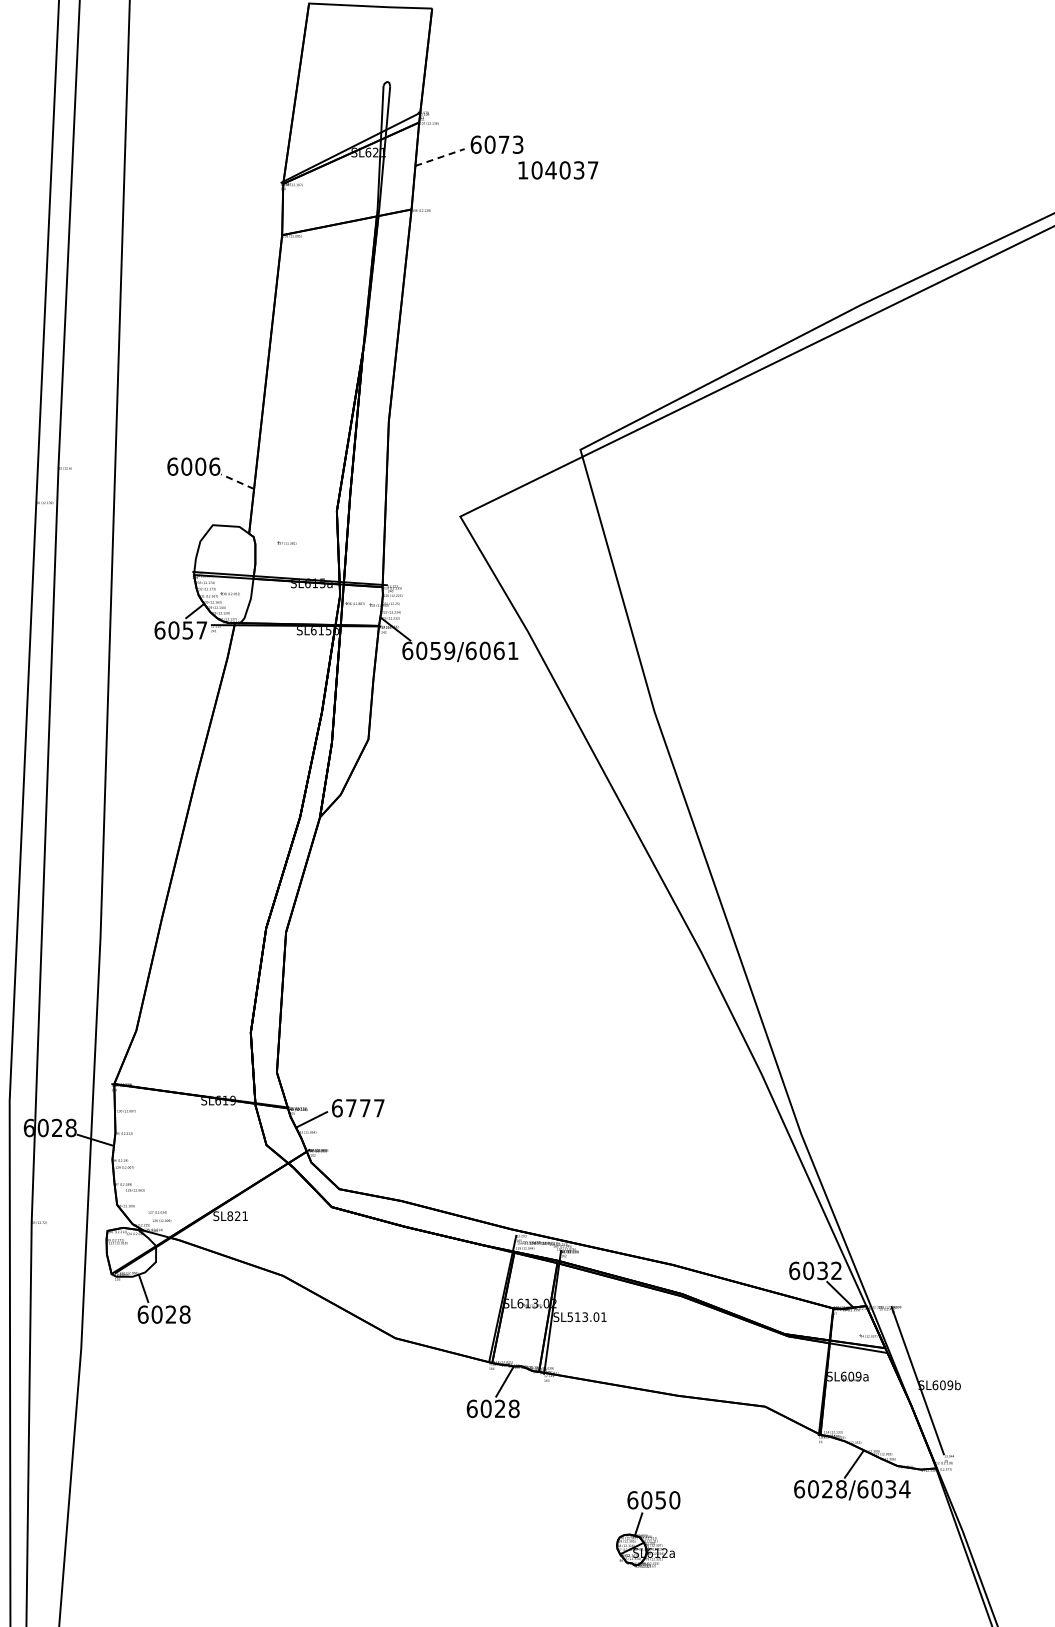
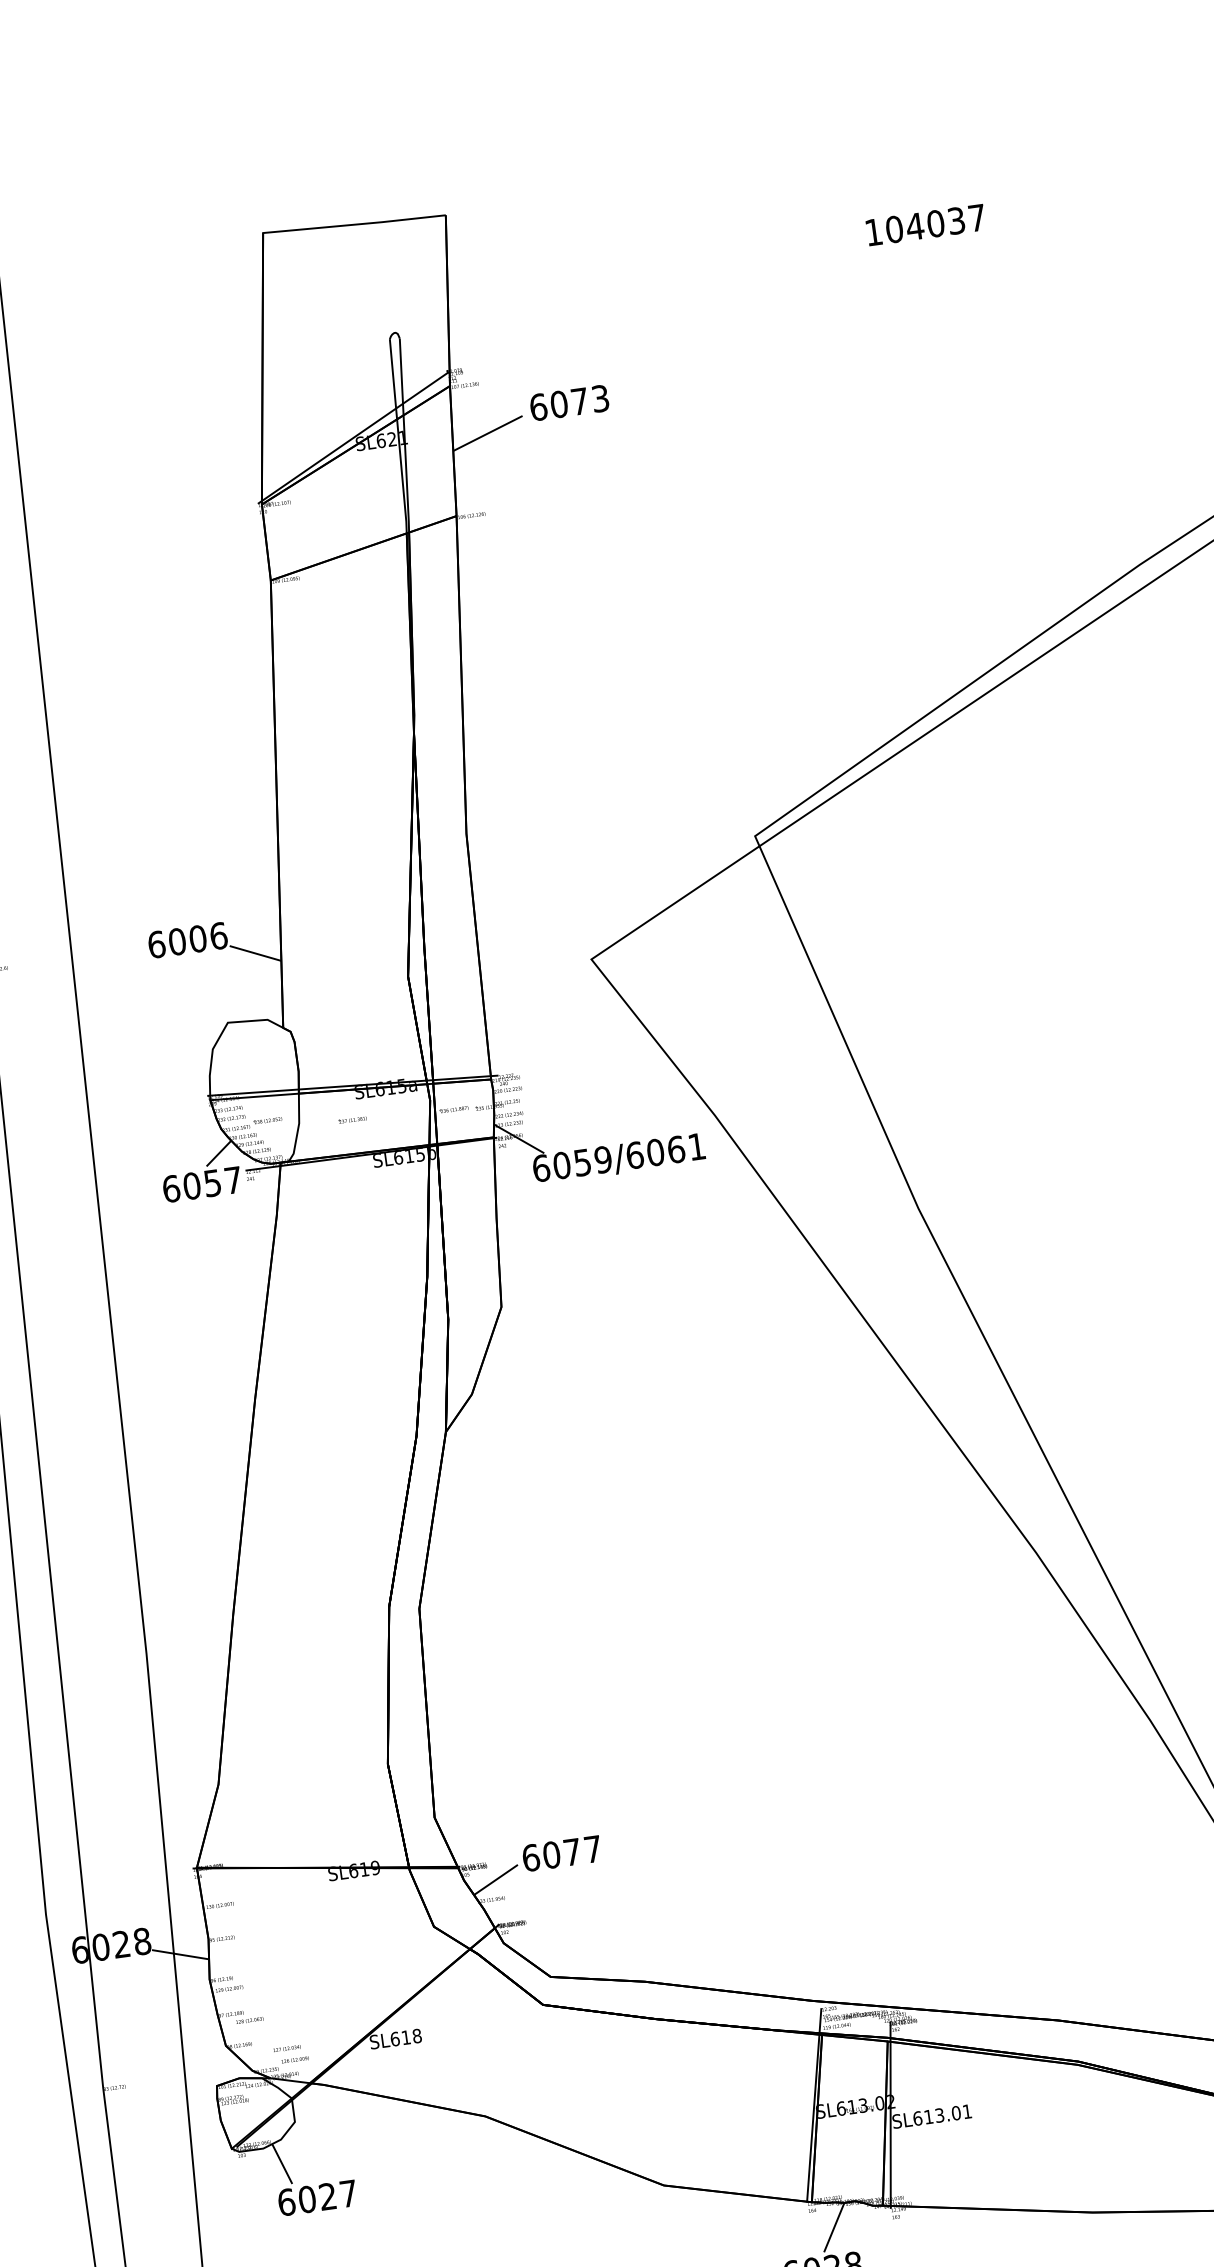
line: (440, 157) -> (488, 433), dashed -> solid
text: (558, 170) -> (926, 225), moved
line: (237, 481) -> (255, 953), dashed -> solid
part: (286, 542) -> (352, 1118), moved
text: (350, 1108) -> (550, 1855), 6777 -> 6077
text: (237, 1216) -> (405, 2038), SL821 -> SL618
text: (184, 1314) -> (347, 2193), 6028 -> 6027
text: (570, 1316) -> (917, 2117), SL513.01 -> SL613.01

